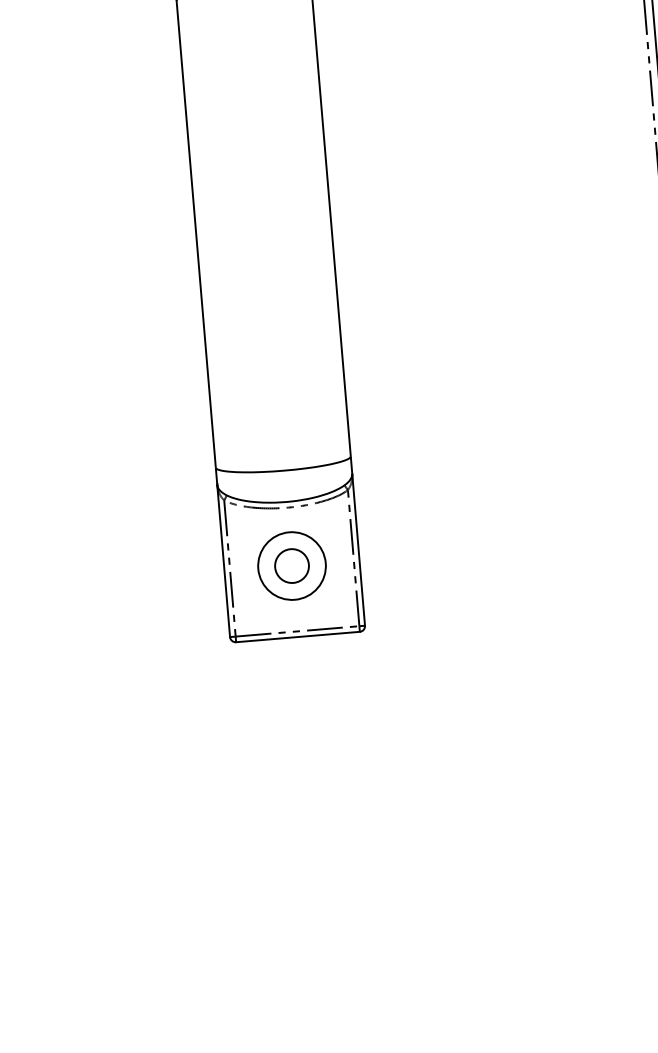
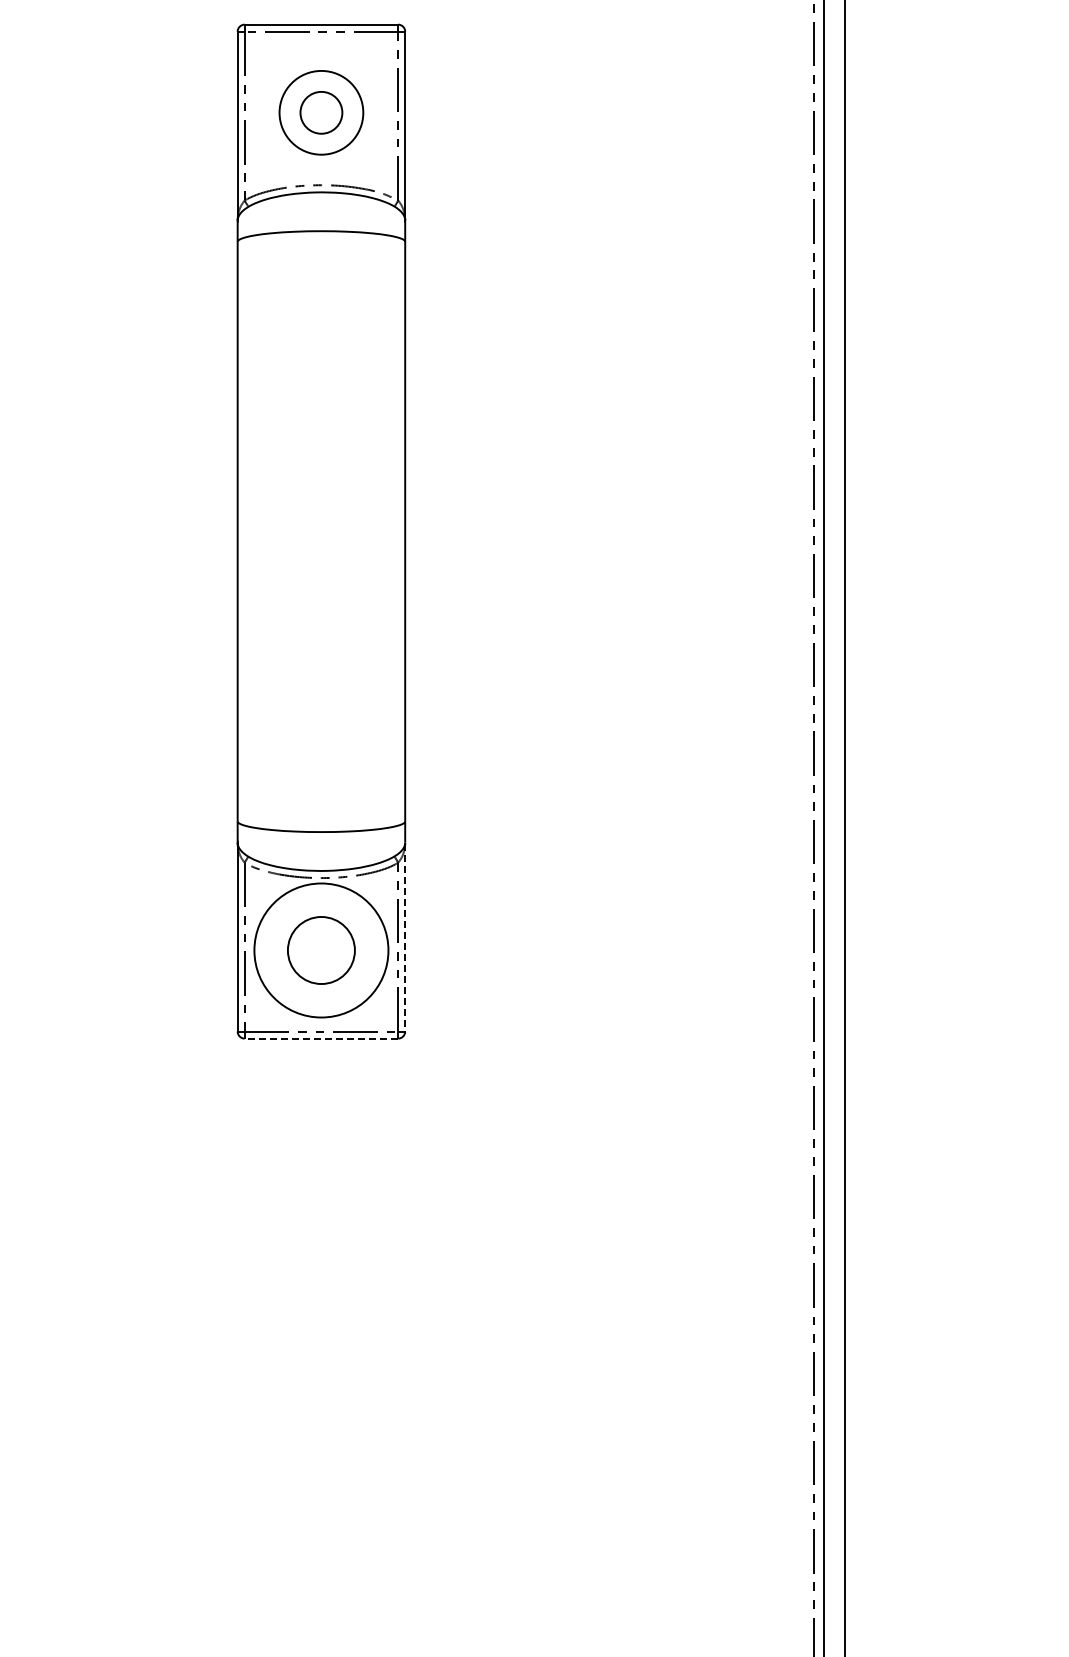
line: (358, 549) -> (405, 937), solid -> dashed
circle: (292, 566) -> (321, 950), size x1.6
circle: (292, 566) -> (321, 950), size x1.6
line: (298, 636) -> (321, 1038), solid -> dashed

